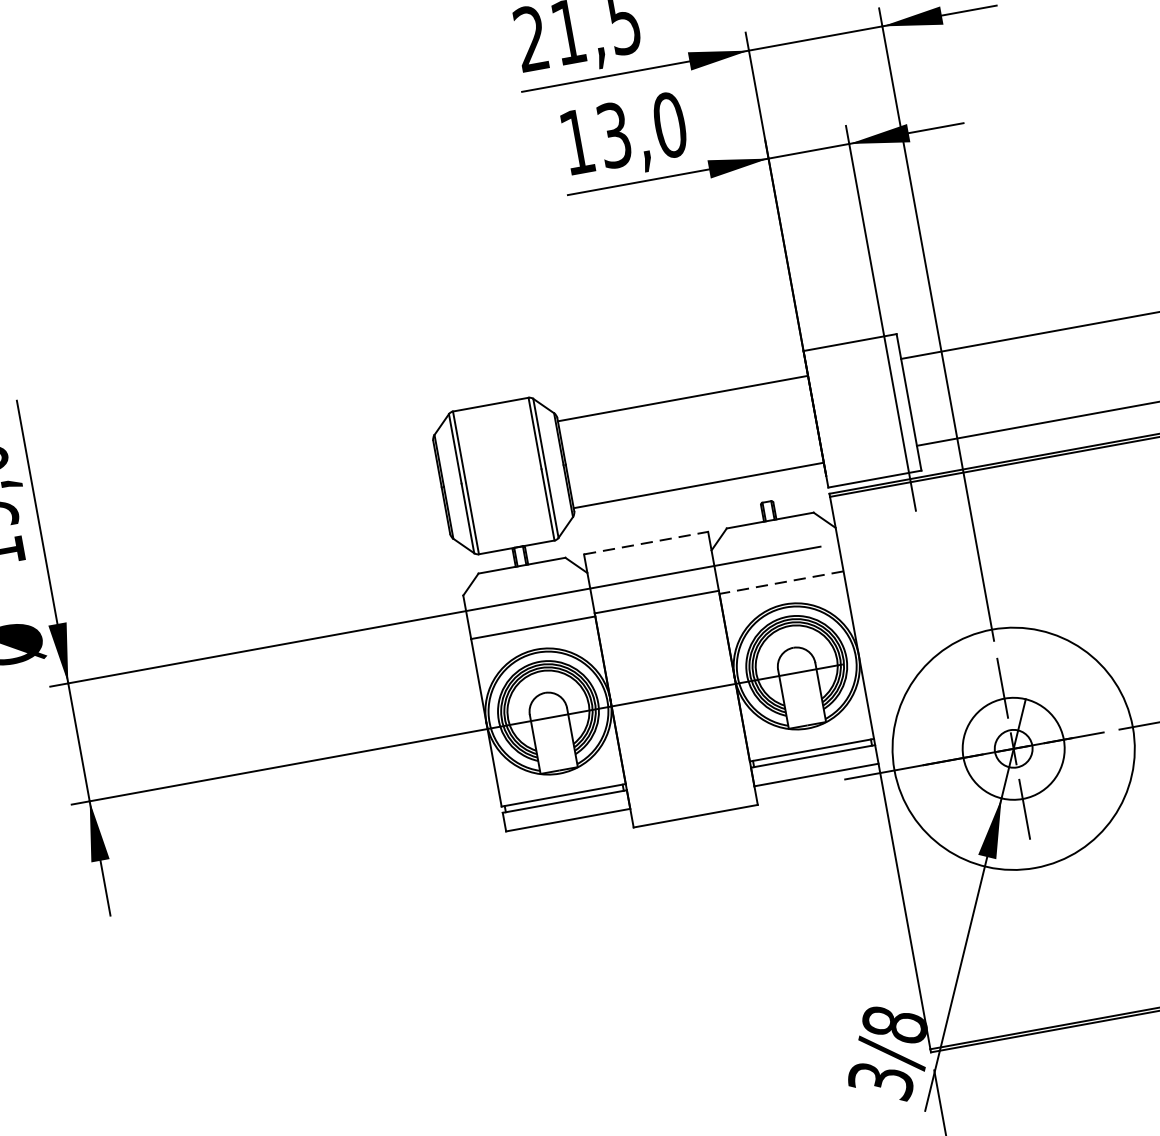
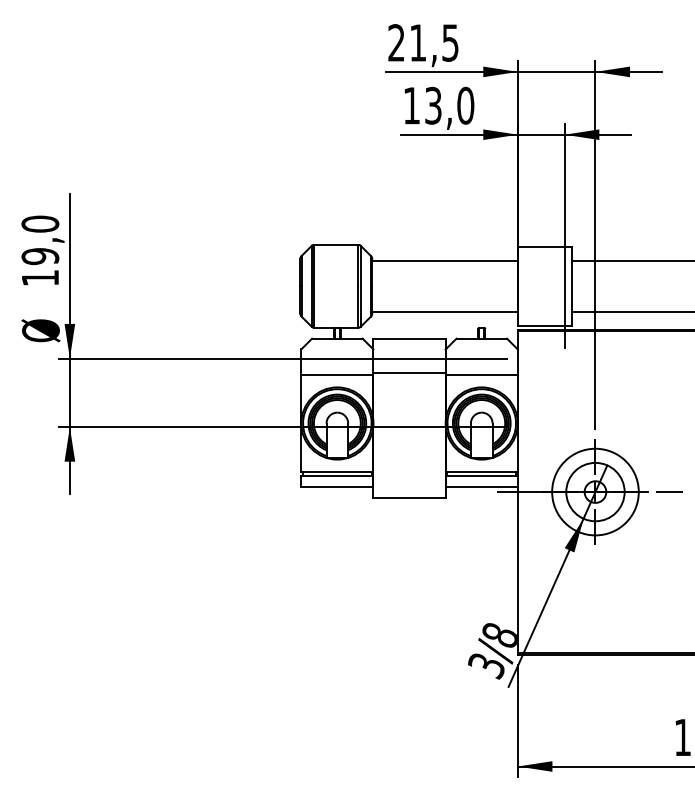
line: (647, 542) -> (410, 338), dashed -> solid
line: (780, 582) -> (481, 374), dashed -> solid
circle: (1013, 747) -> (595, 491), size x0.62

